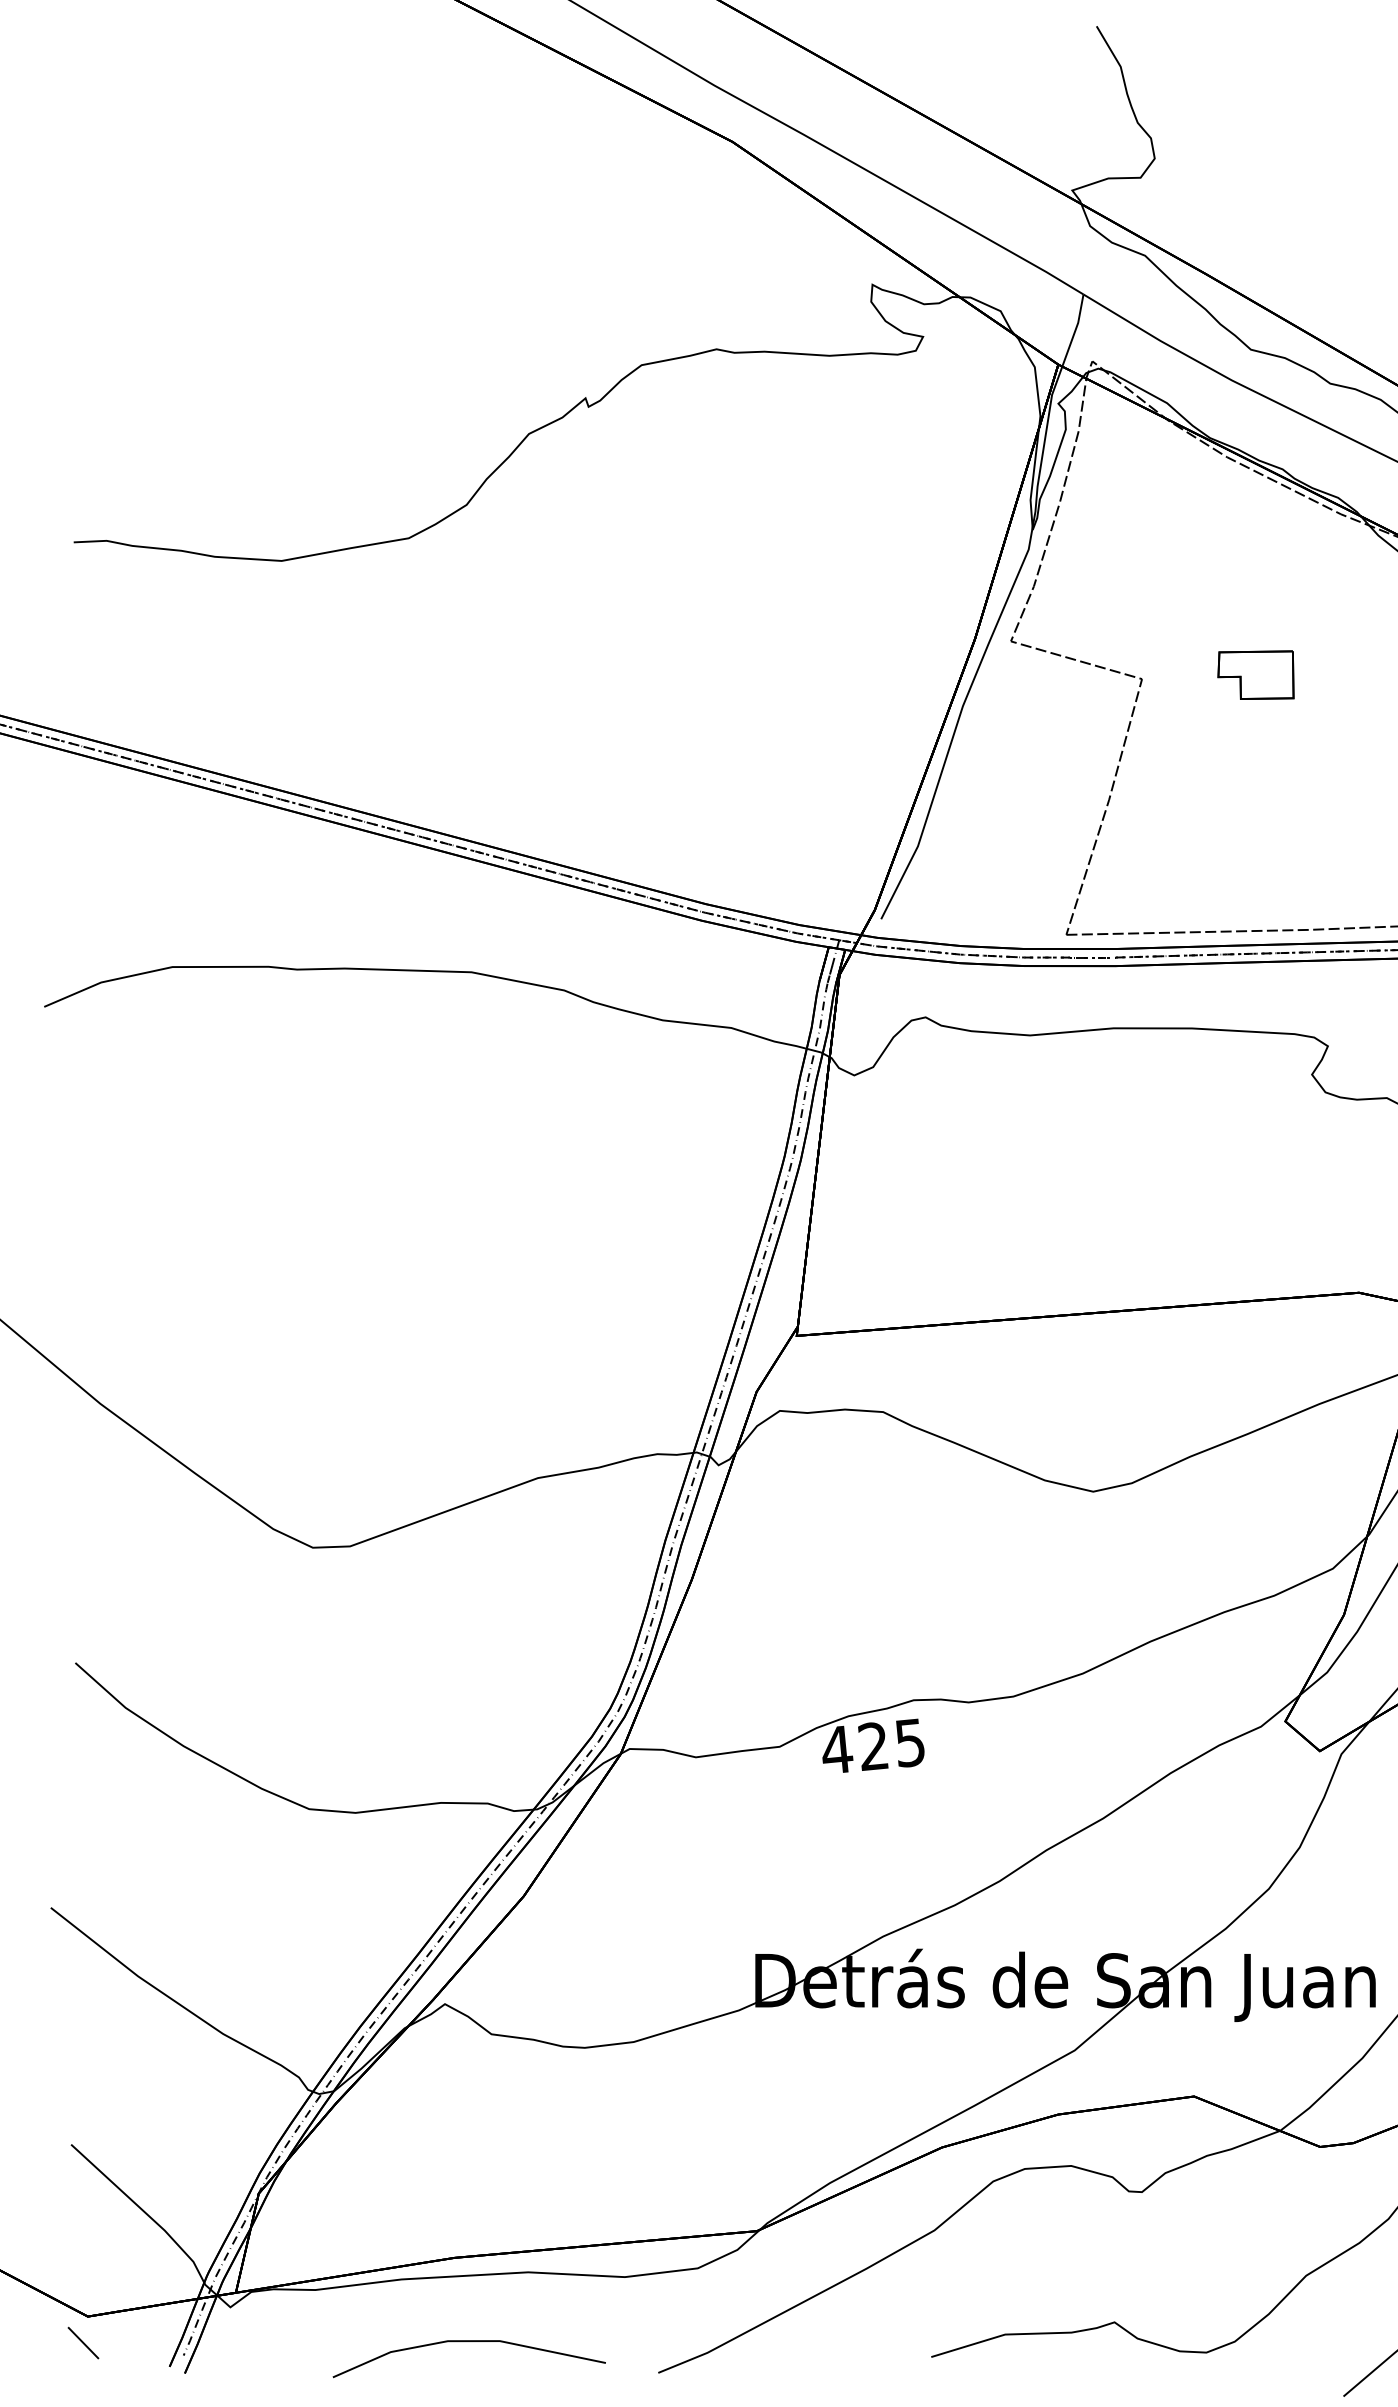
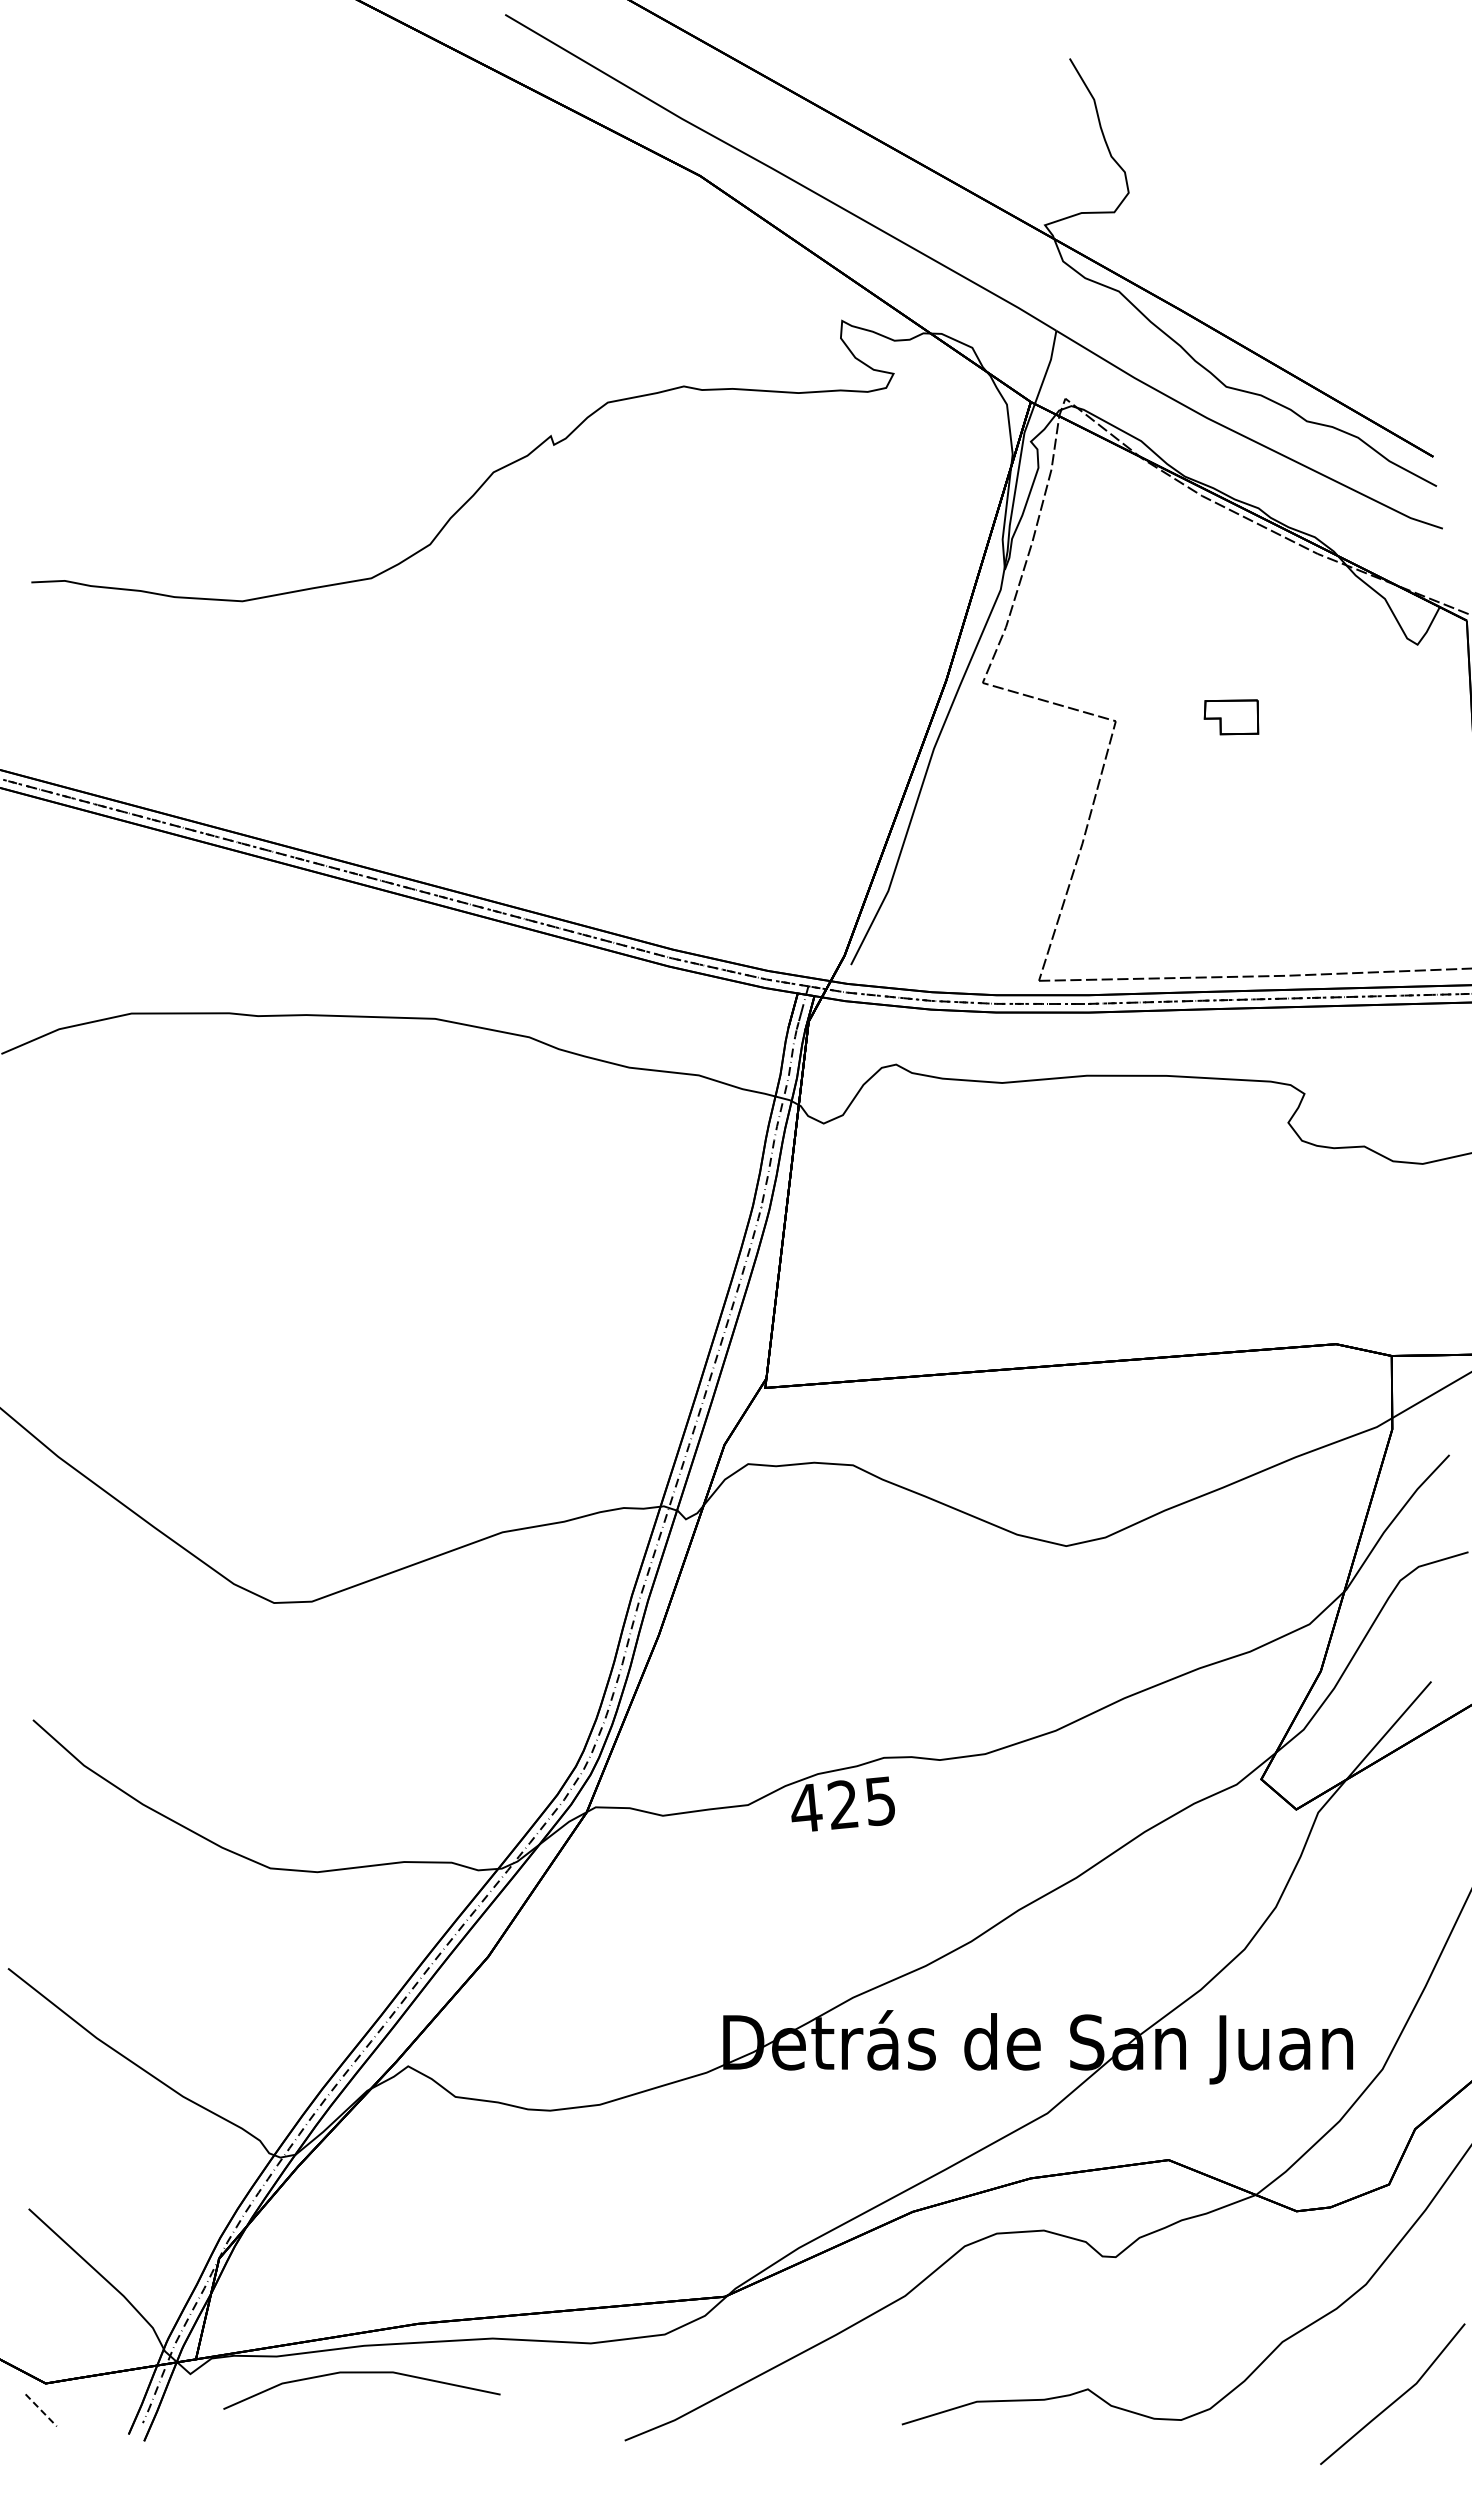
part: (1256, 675) -> (1231, 717), size x0.7
line: (468, 2342) -> (361, 2373), moved
line: (83, 2343) -> (41, 2410), solid -> dashed

